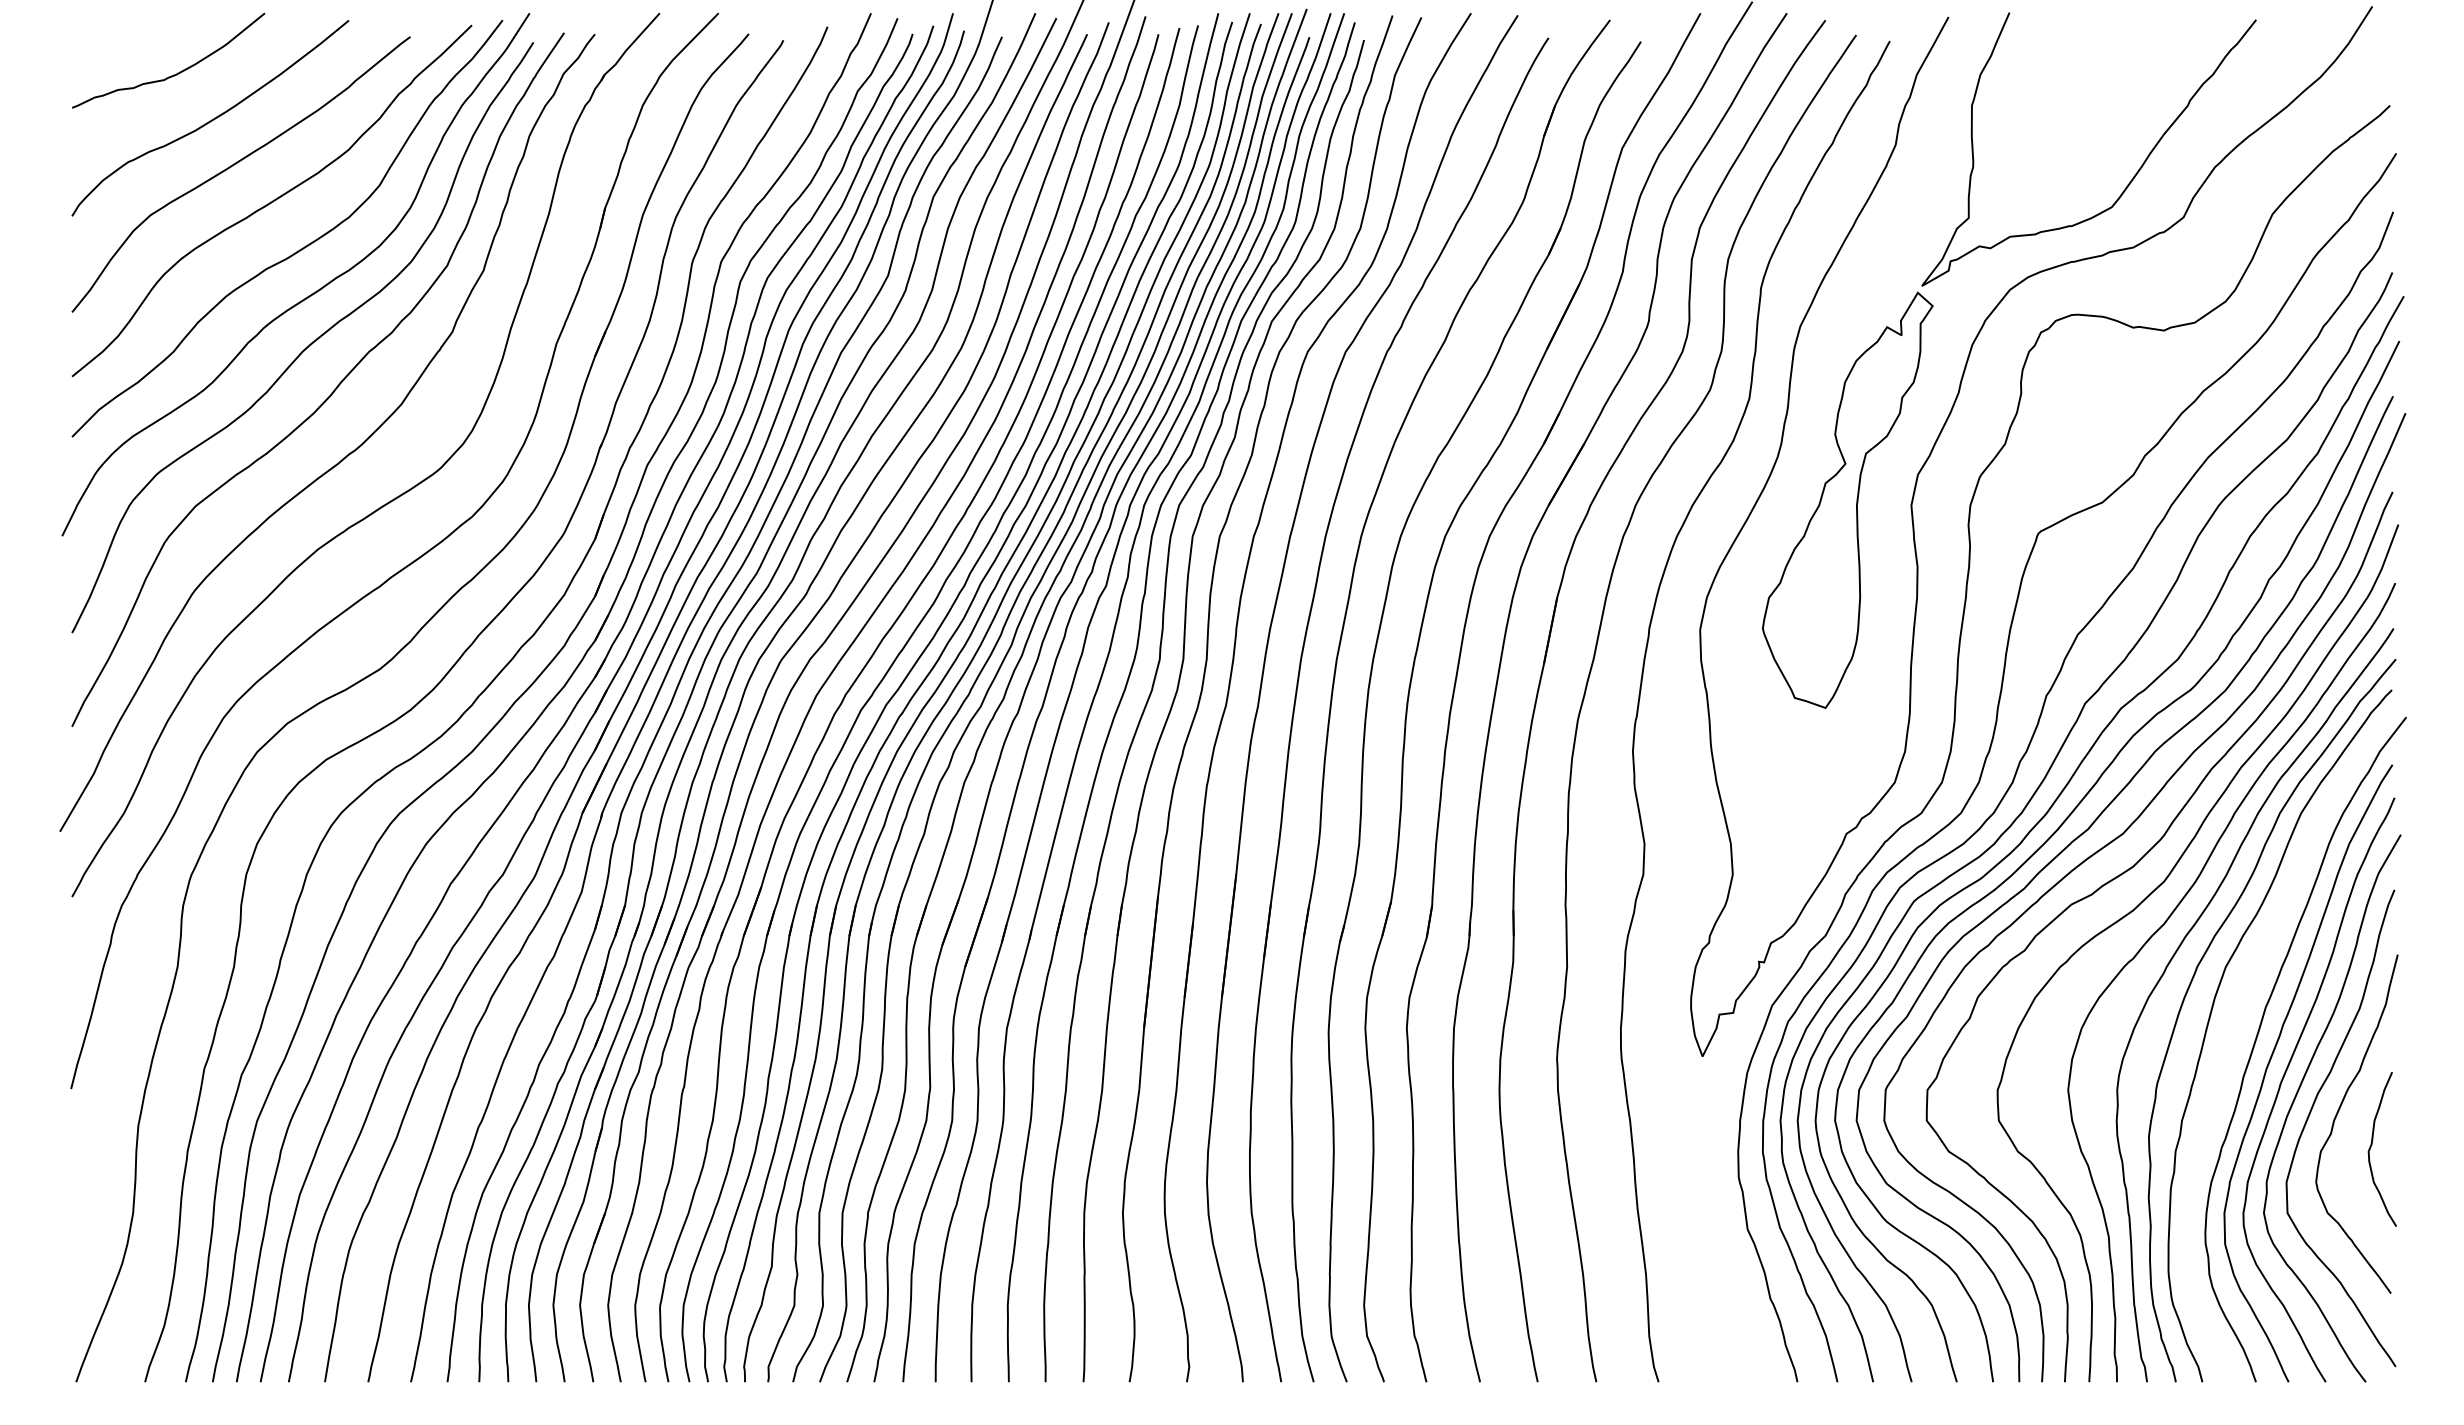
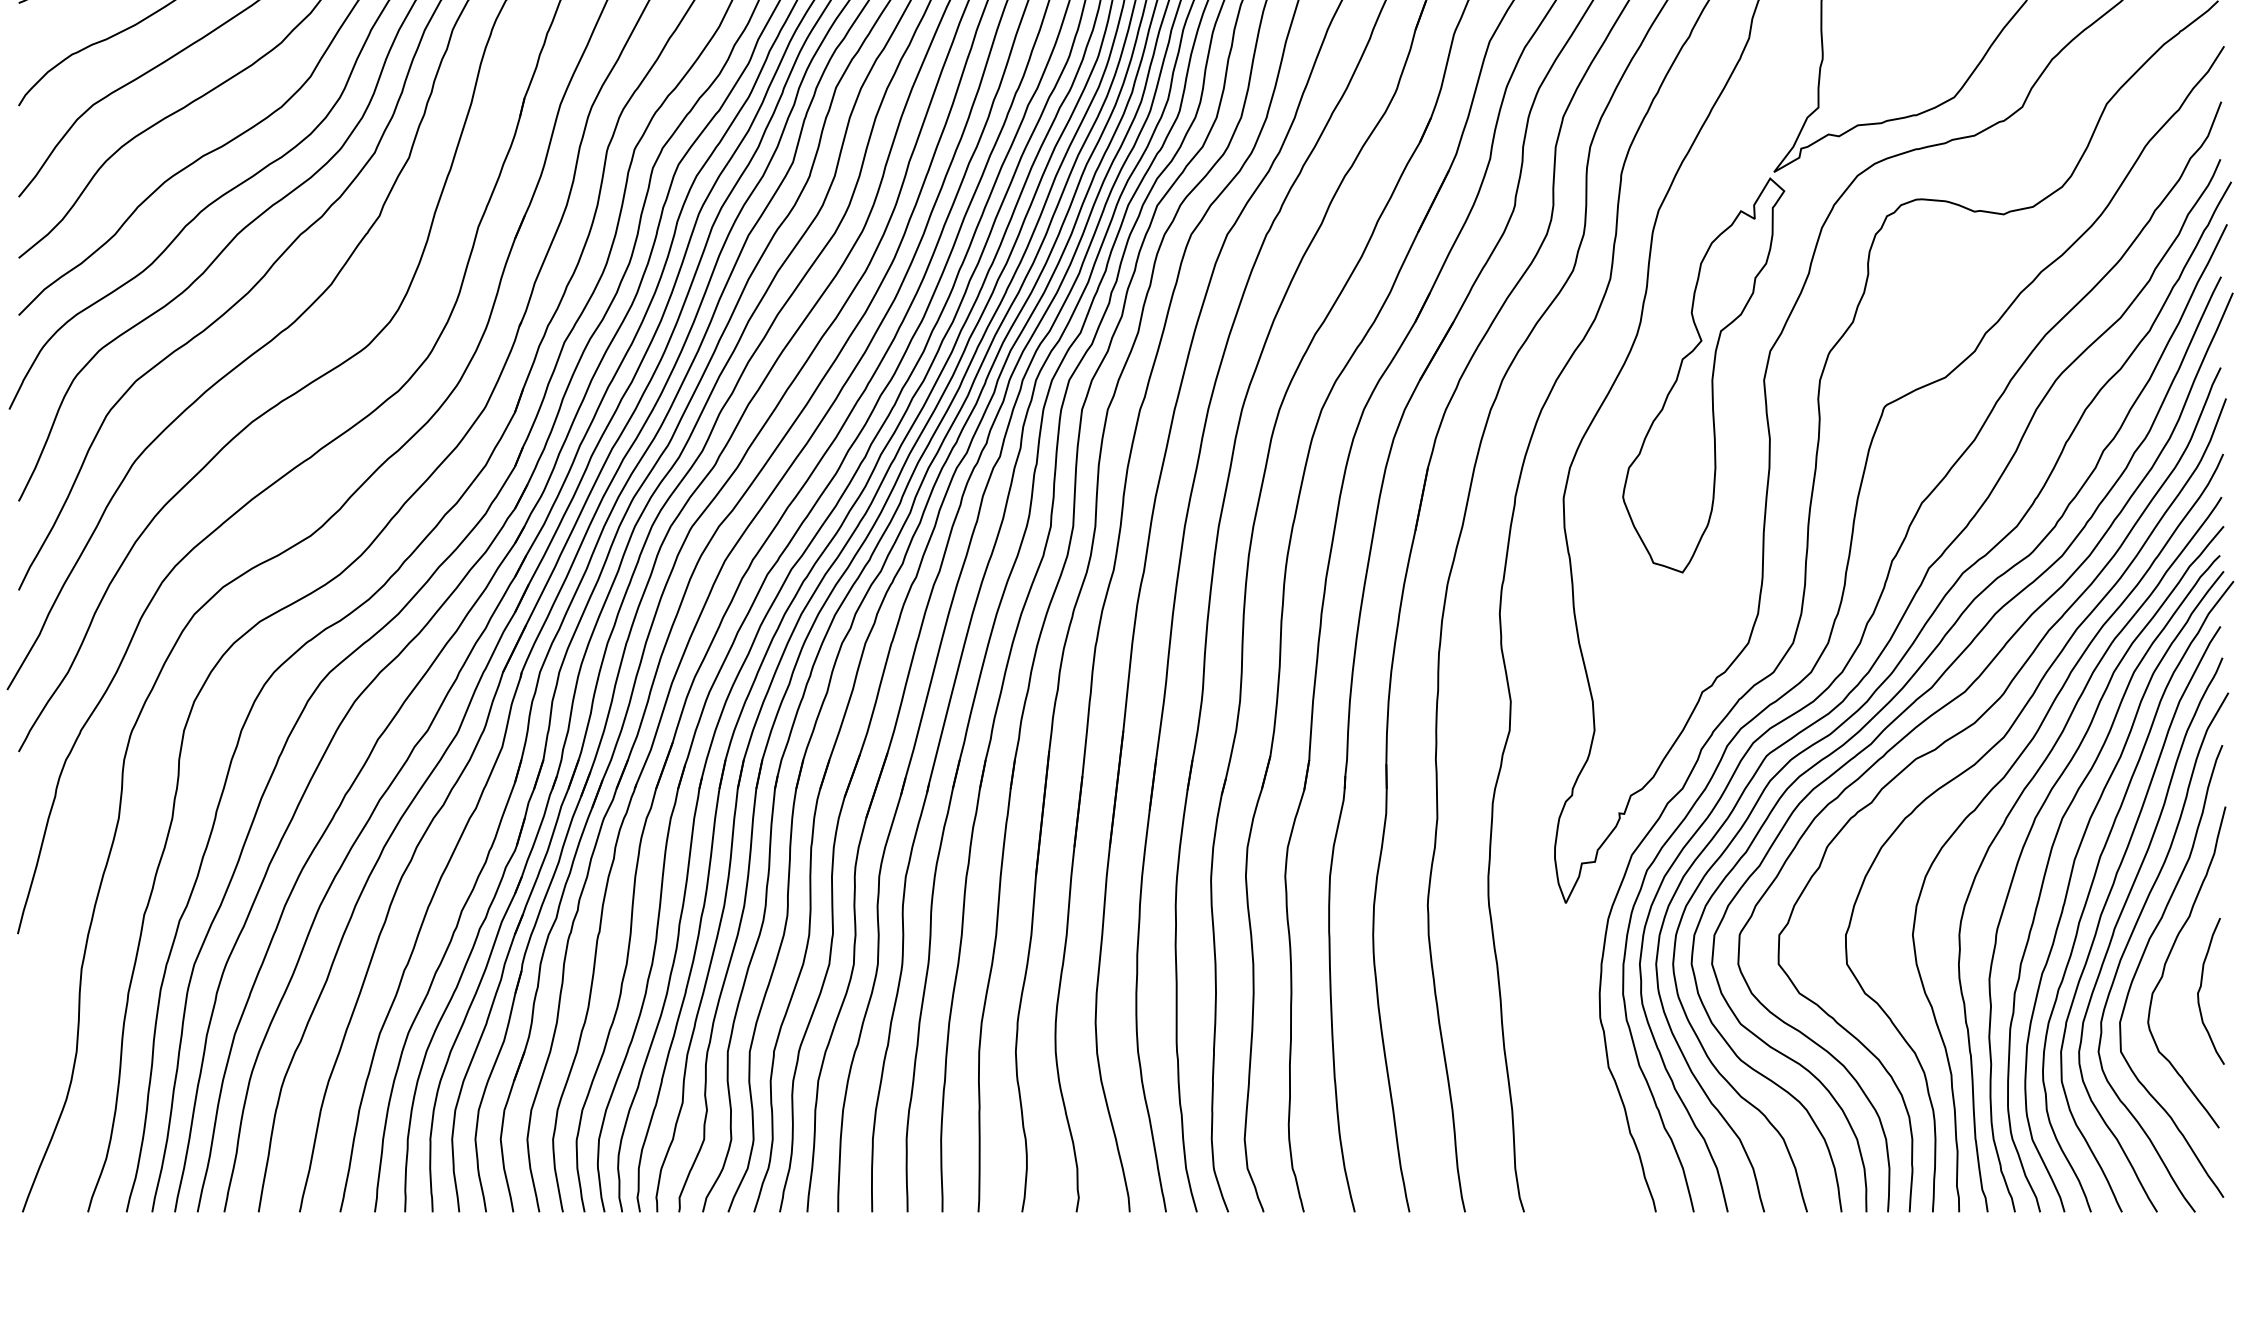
curve: (2235, 1029) -> (2071, 877), added

